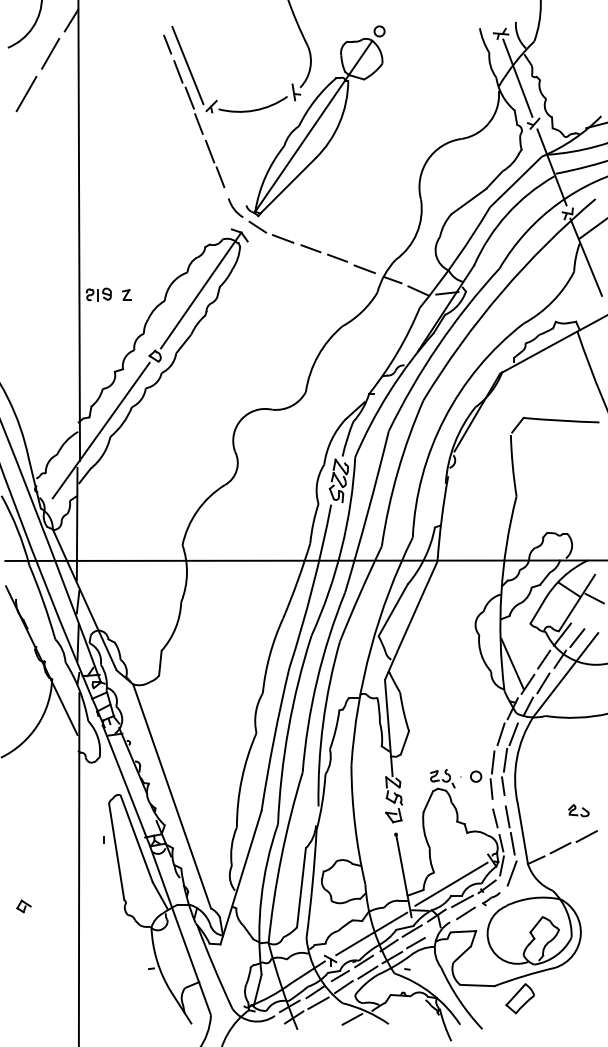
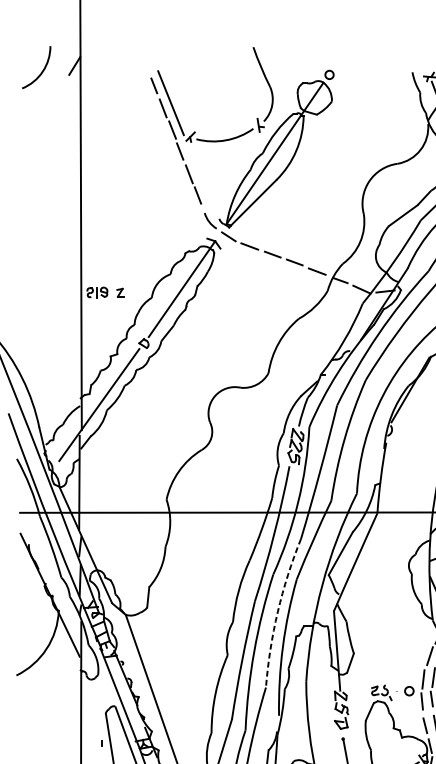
line: (50, 53) -> (57, 93), removed
line: (26, 93) -> (37, 126), removed
arc: (317, 680) -> (278, 611), solid -> dashed

